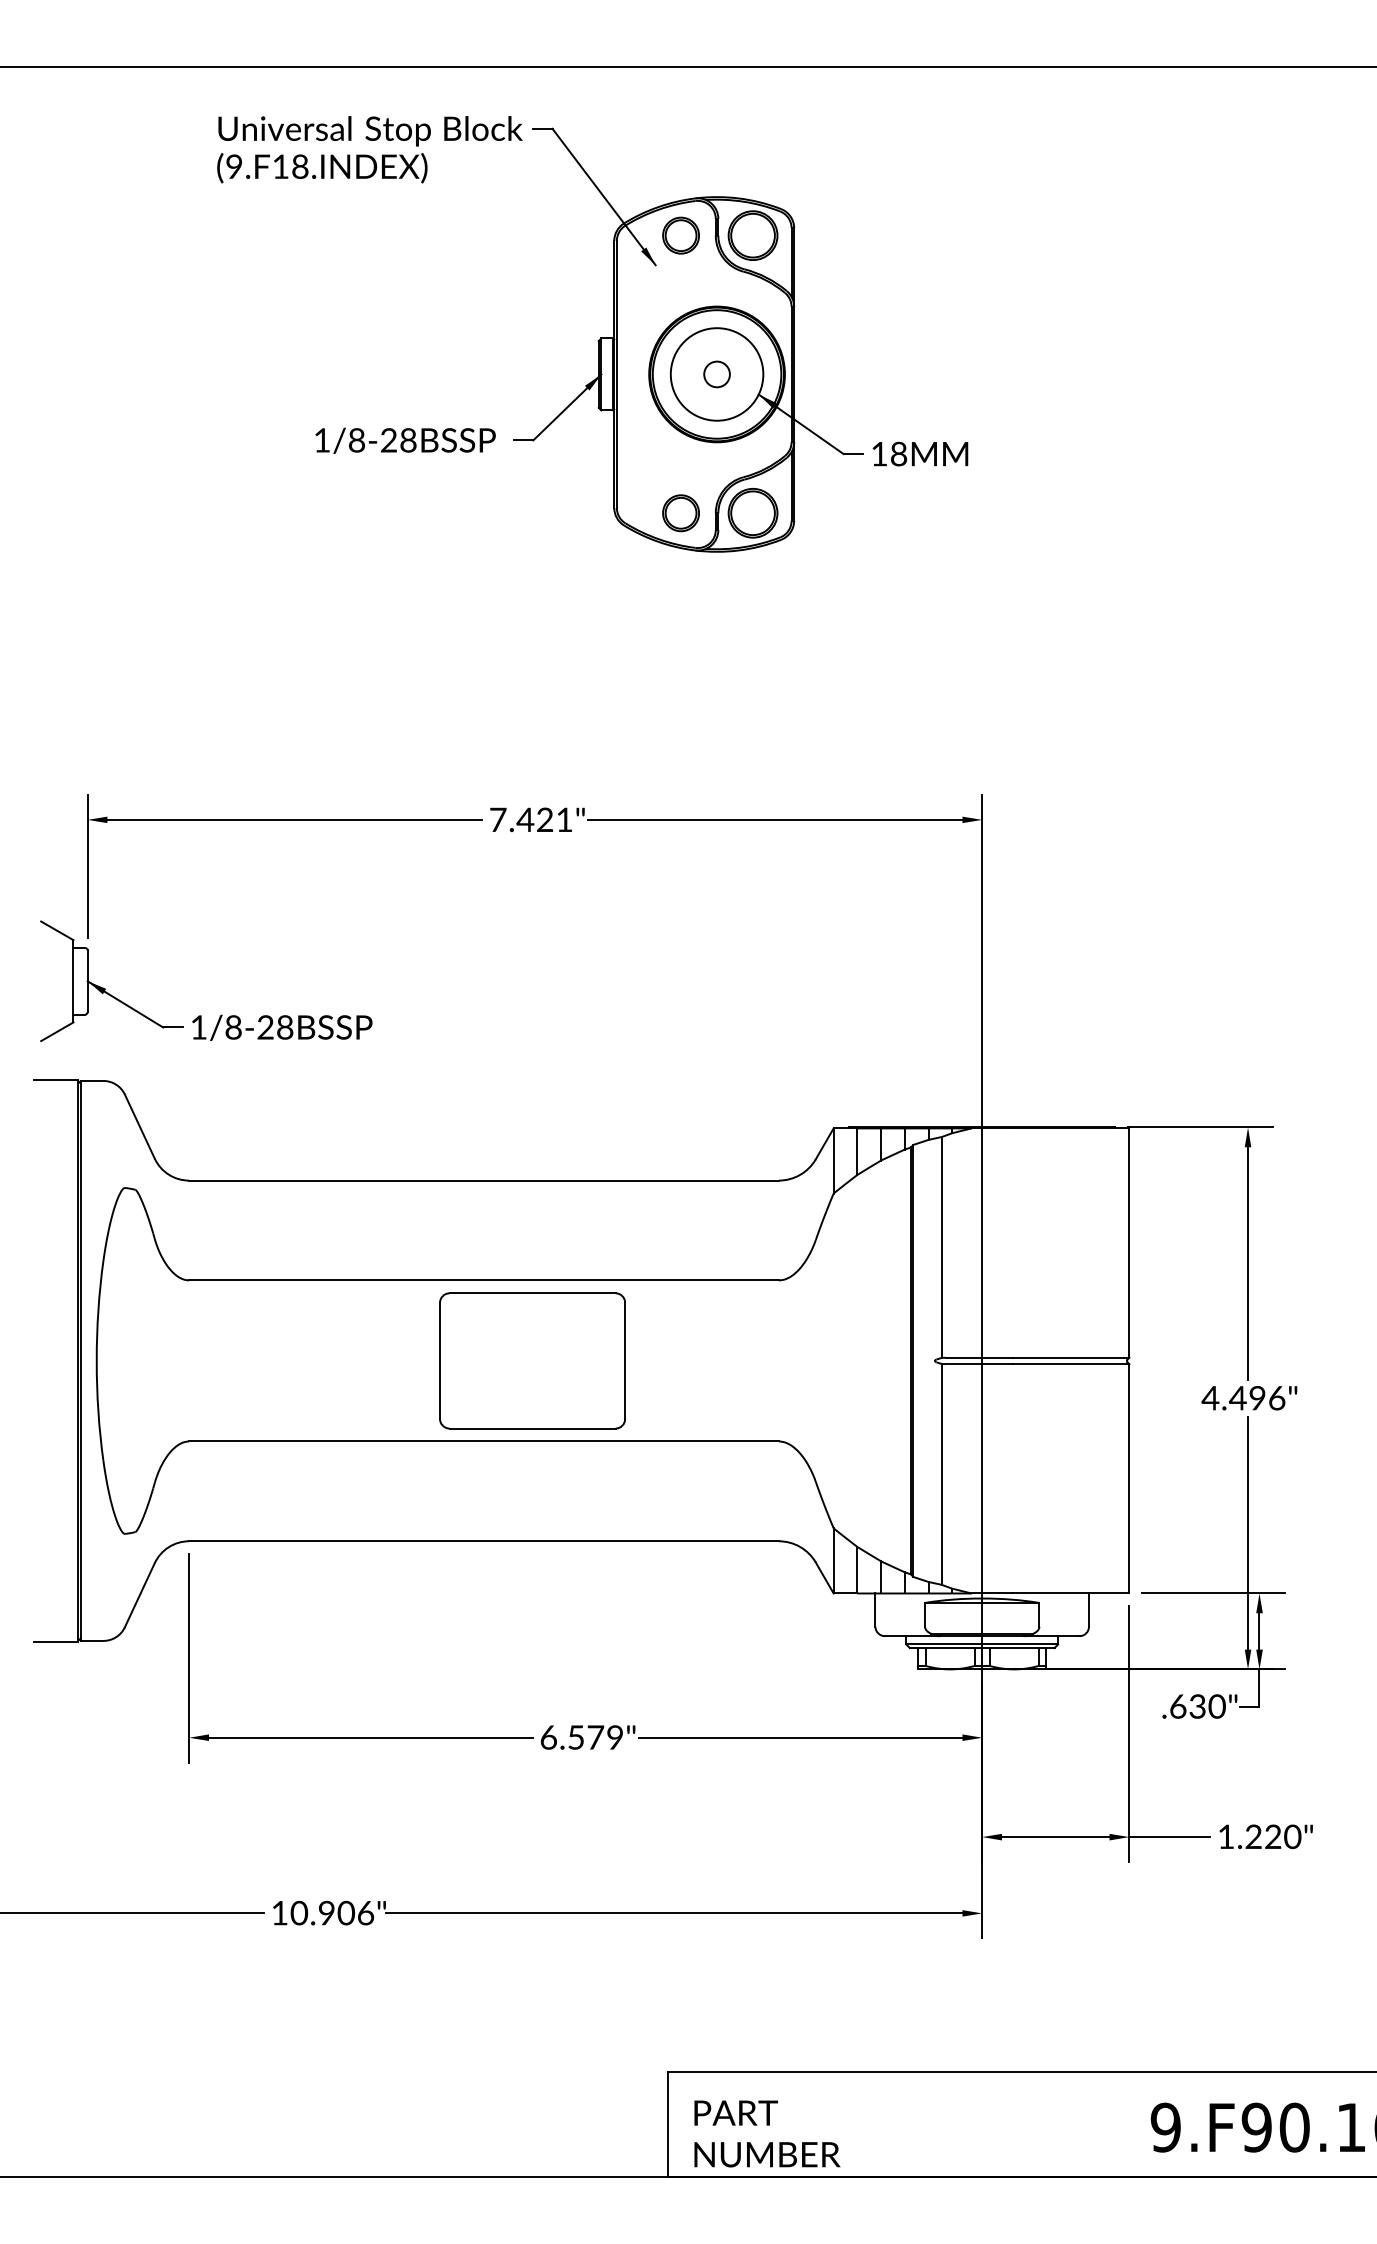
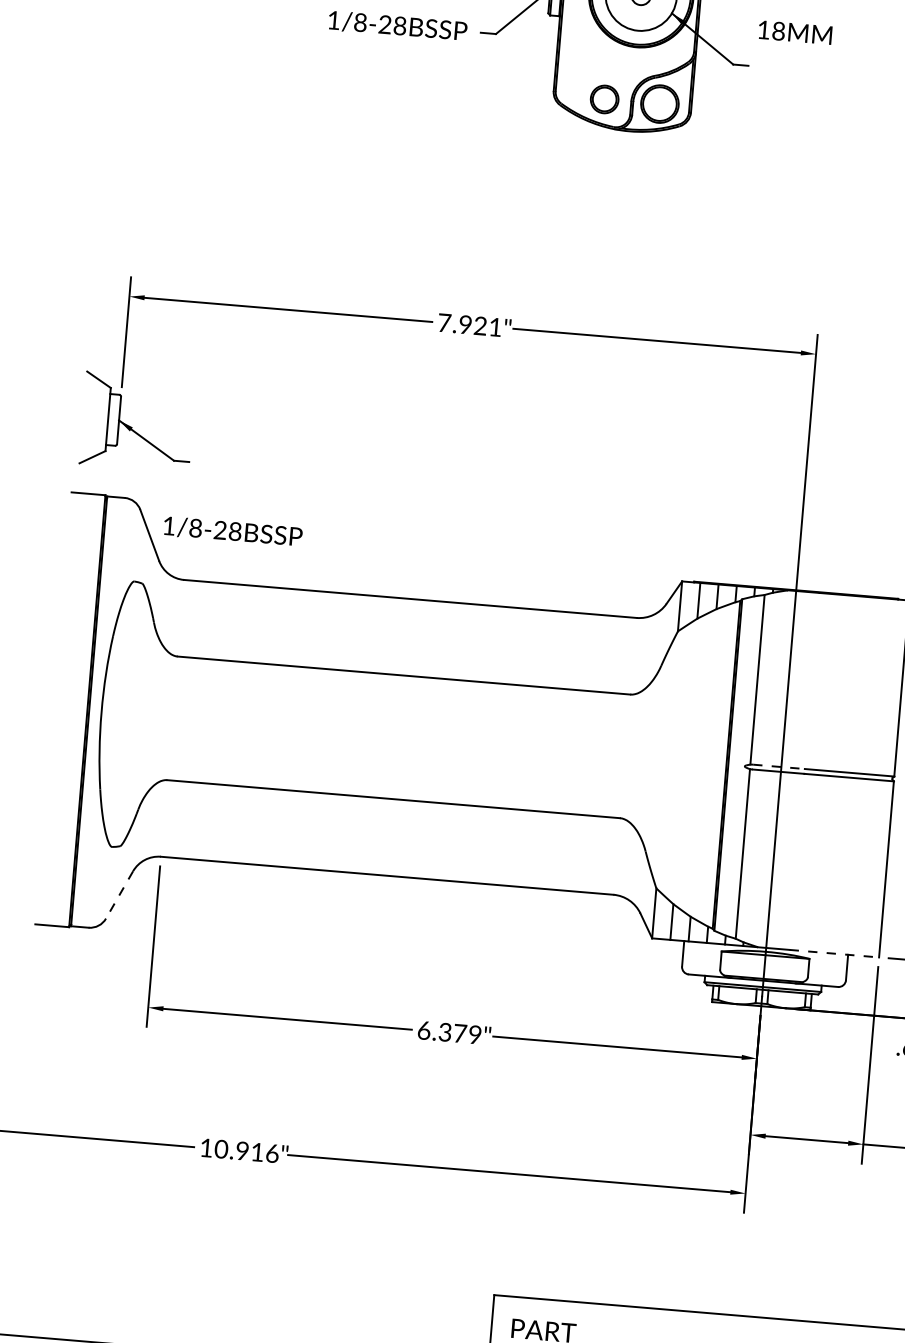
text: (920, 453) -> (795, 32), moved
text: (525, 819) -> (465, 324), 7.421" -> 7.921"
text: (282, 1027) -> (233, 531), moved
line: (979, 1357) -> (779, 766), solid -> dashed
part: (532, 1360) -> (436, 740), removed
line: (1071, 1593) -> (834, 953), solid -> dashed
line: (139, 1595) -> (119, 895), solid -> dashed
text: (576, 1737) -> (445, 1032), 6.579" -> 6.379"
text: (346, 1912) -> (257, 1151), 10.906" -> 10.916"

